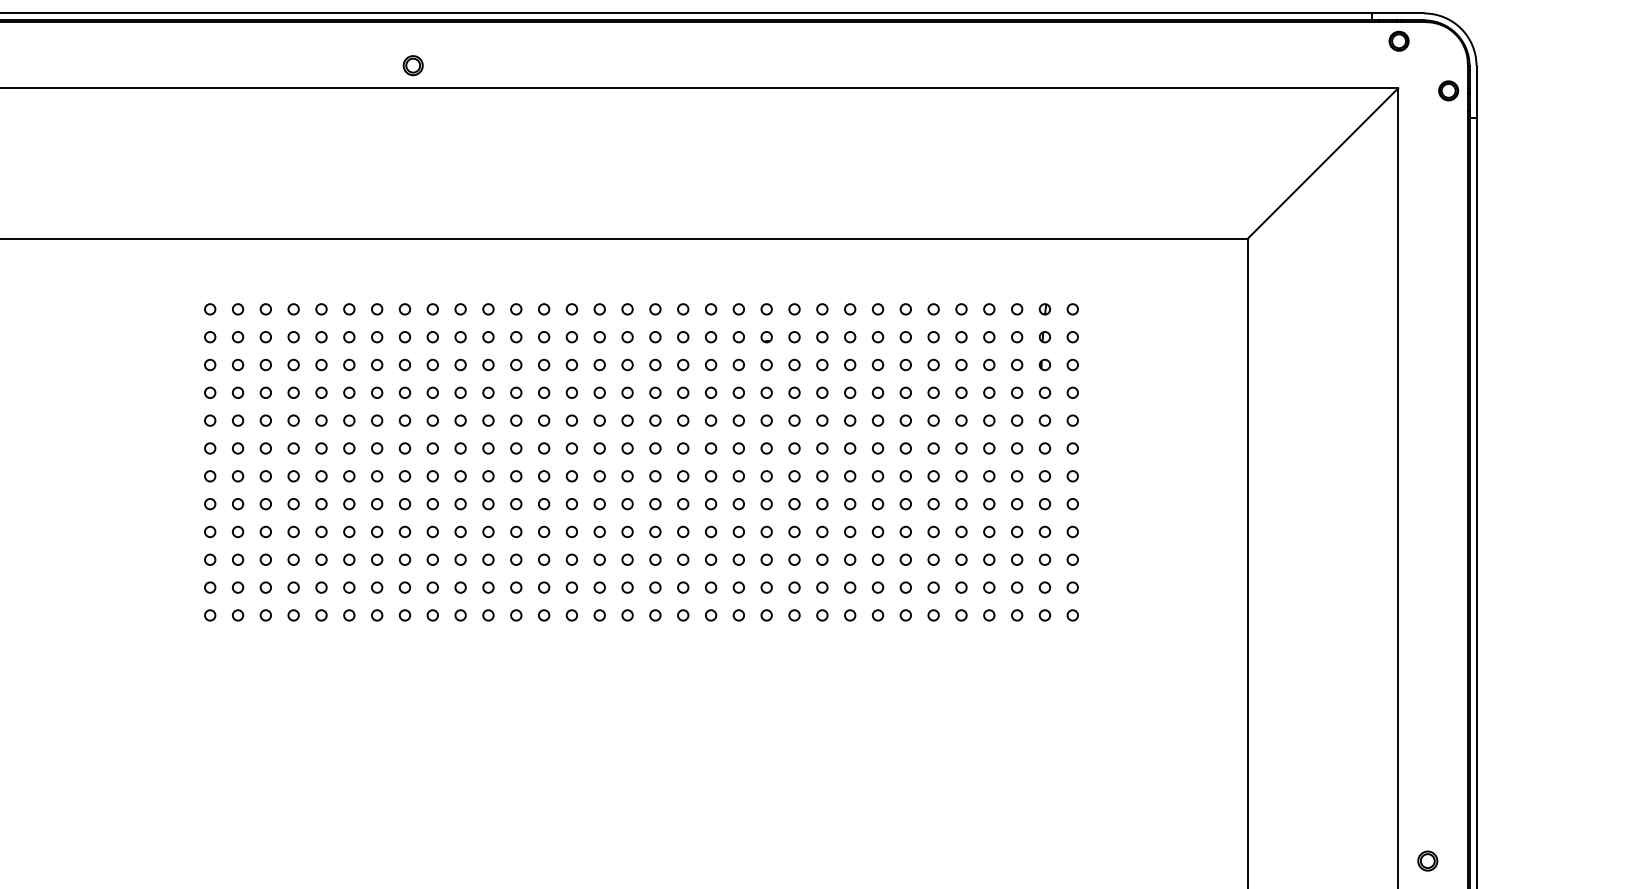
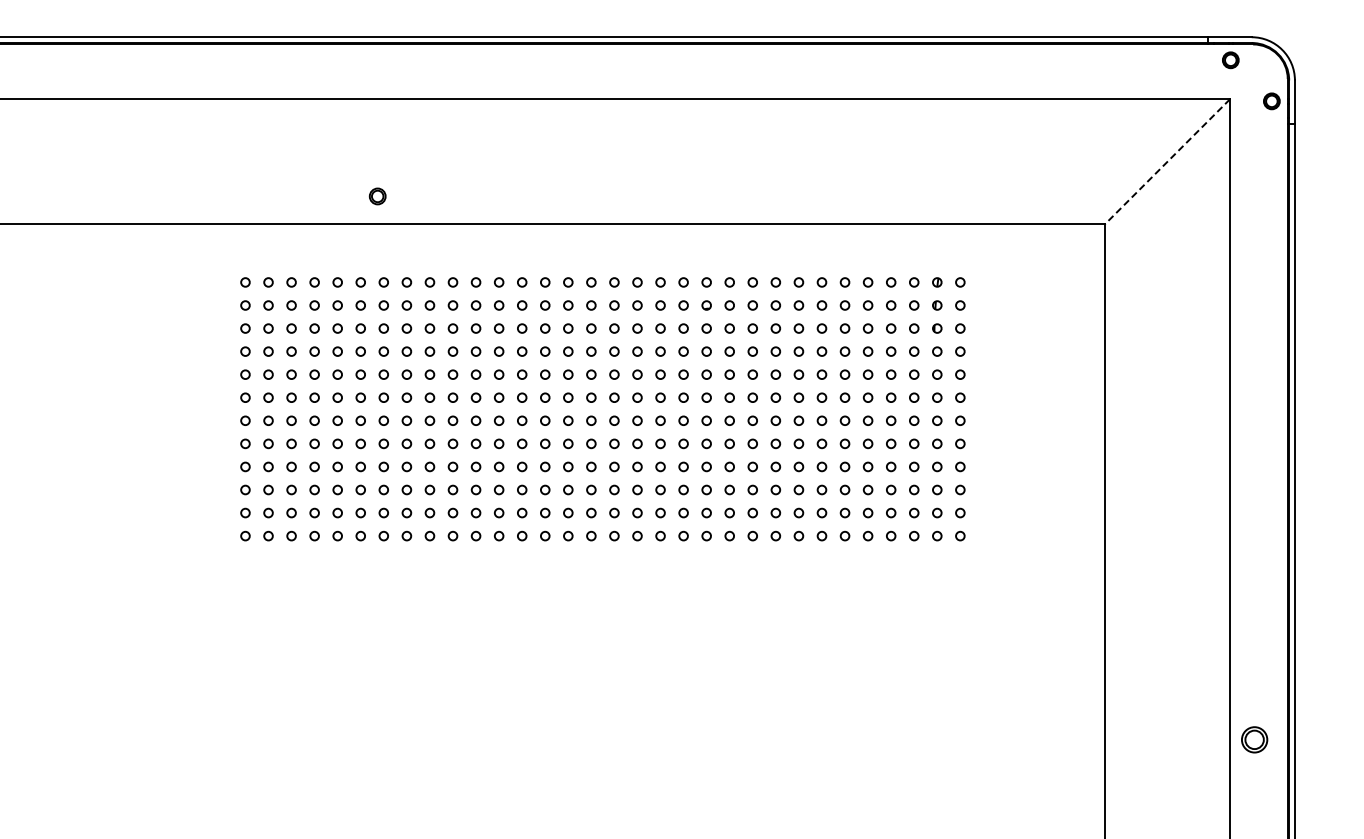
part: (412, 65) -> (377, 196), moved
line: (1322, 163) -> (1167, 161), solid -> dashed
part: (1427, 860) -> (1254, 739), size x1.6

